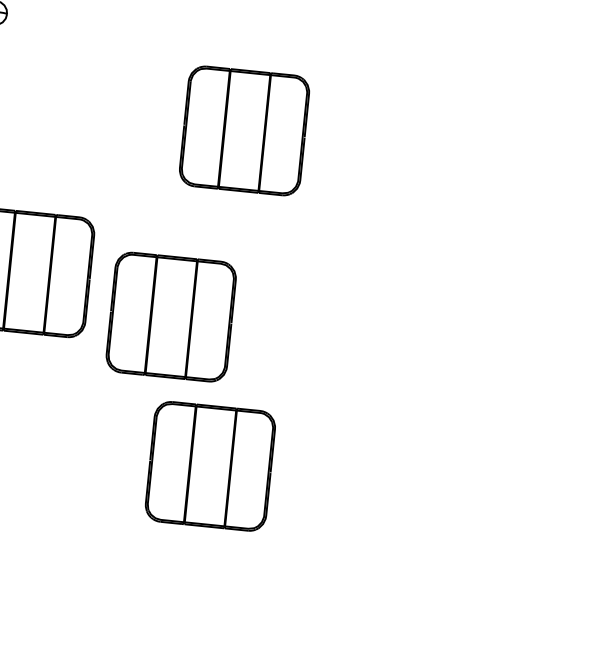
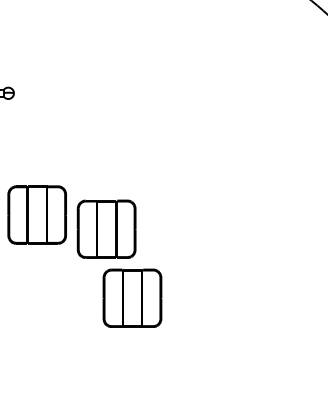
part: (244, 129) -> (132, 136), removed

